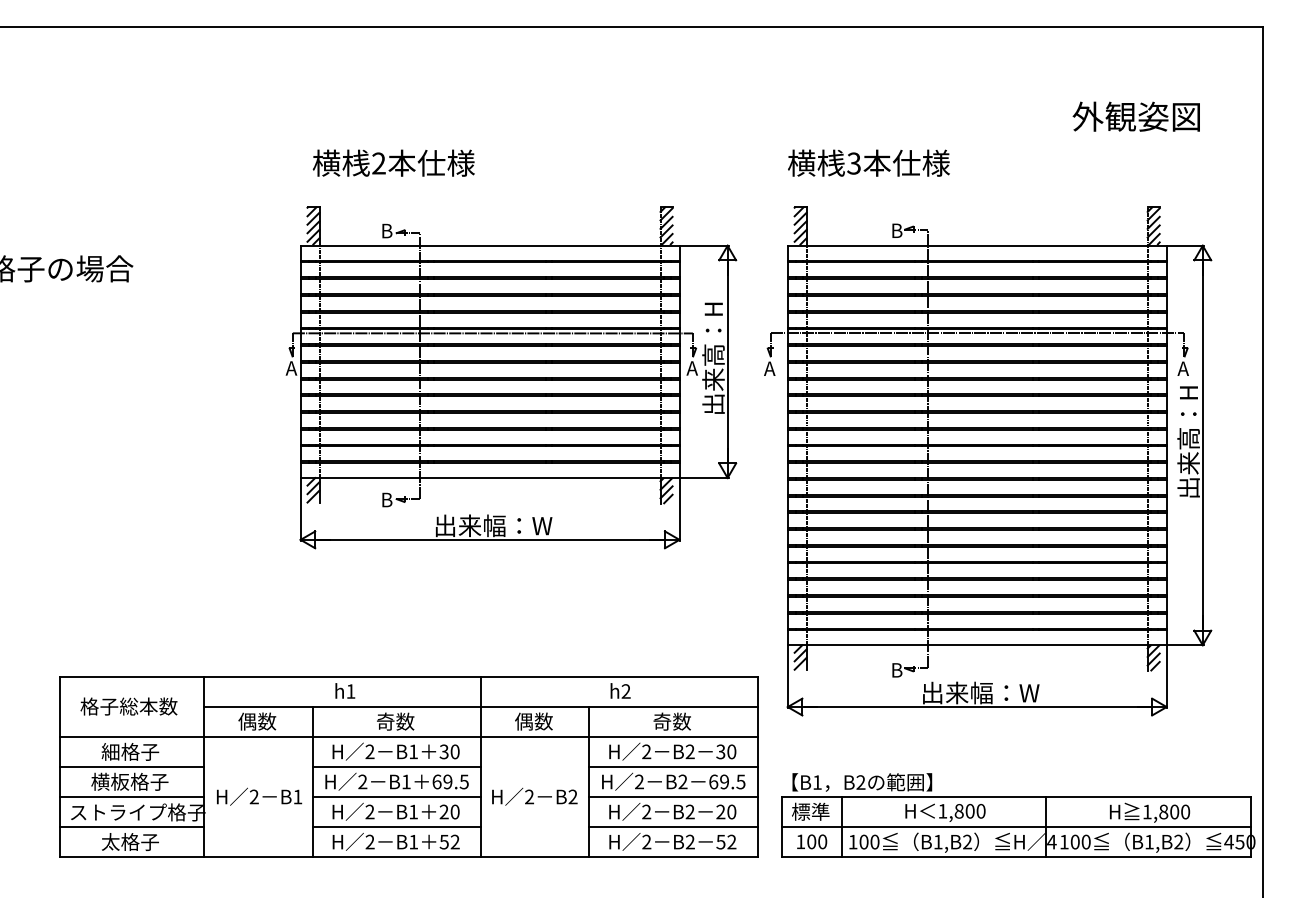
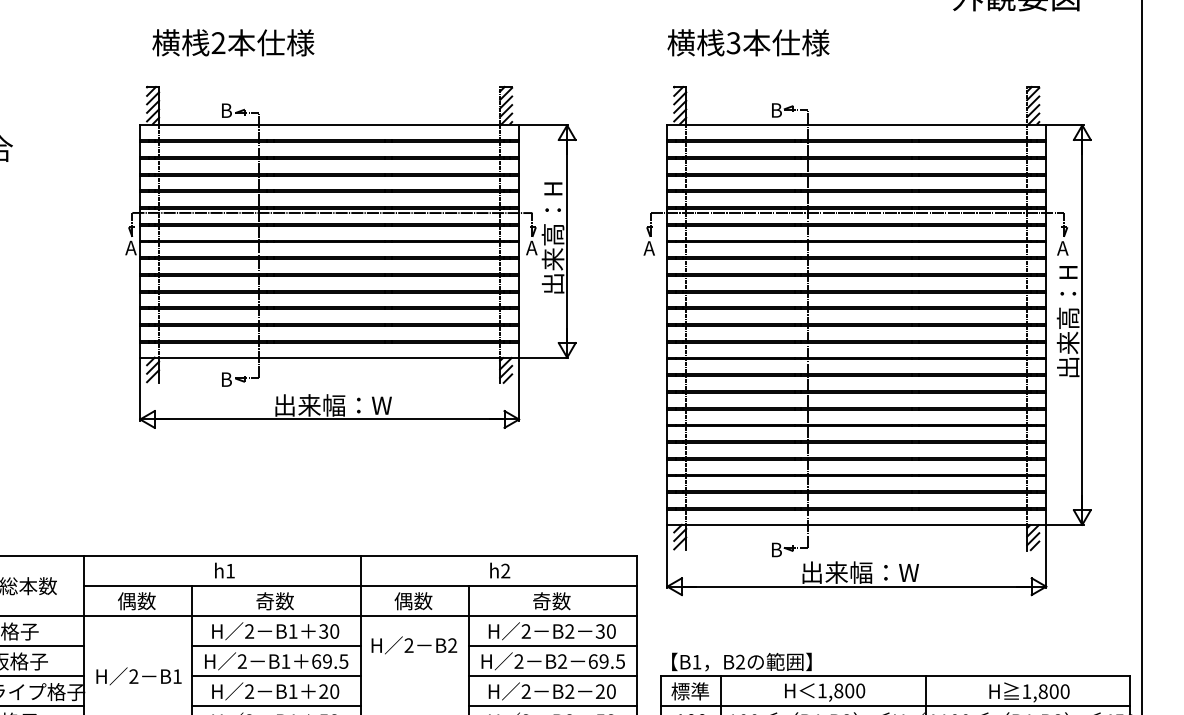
text: (393, 162) -> (233, 42), moved
part: (511, 377) -> (351, 257), moved
text: (534, 796) -> (414, 645), moved

